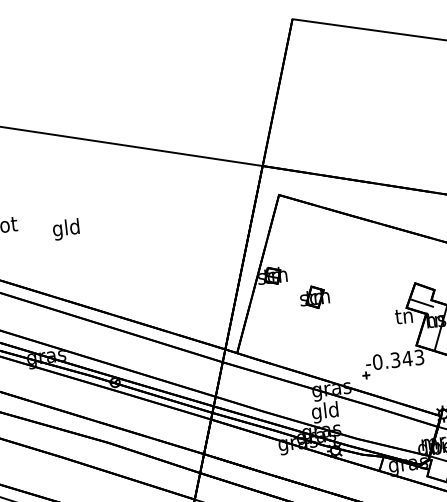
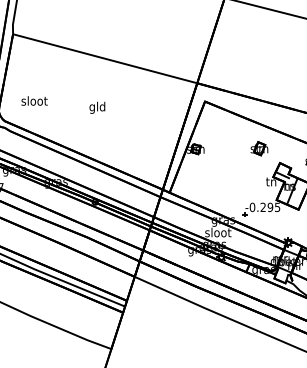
text: (66, 228) -> (97, 107), moved
part: (314, 296) -> (259, 148), moved
text: (407, 358) -> (270, 207), -0.343 -> -0.295
text: (325, 411) -> (218, 233), gld -> sloot

